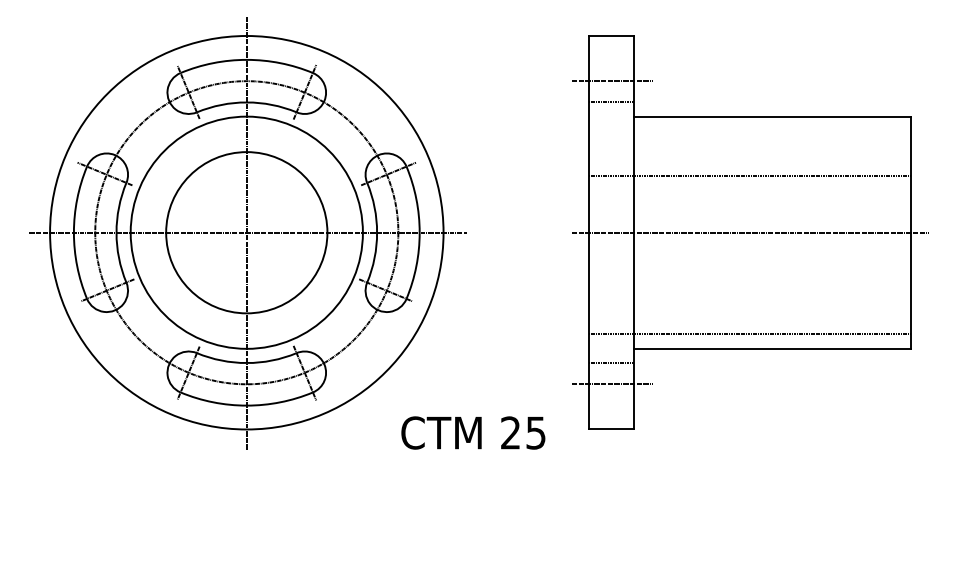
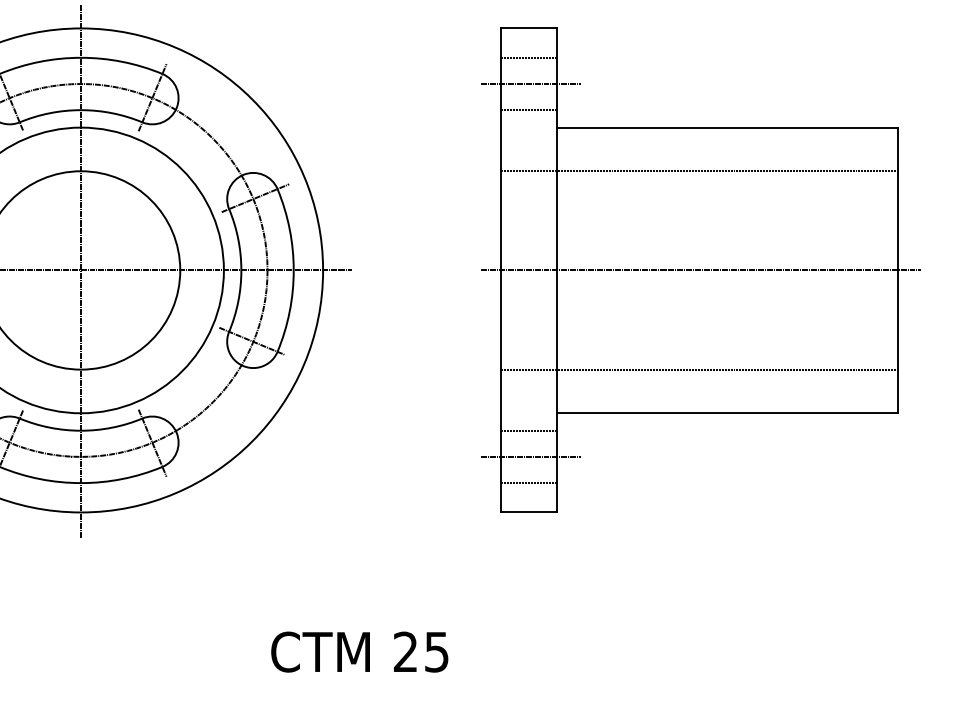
line: (610, 59) -> (528, 57), added
line: (749, 176) -> (699, 171), moved
line: (749, 334) -> (699, 369), moved
line: (610, 405) -> (528, 482), added
text: (473, 432) -> (359, 651), moved

